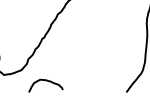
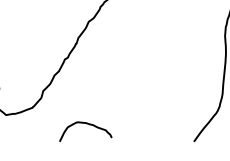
curve: (45, 81) -> (85, 125), moved

